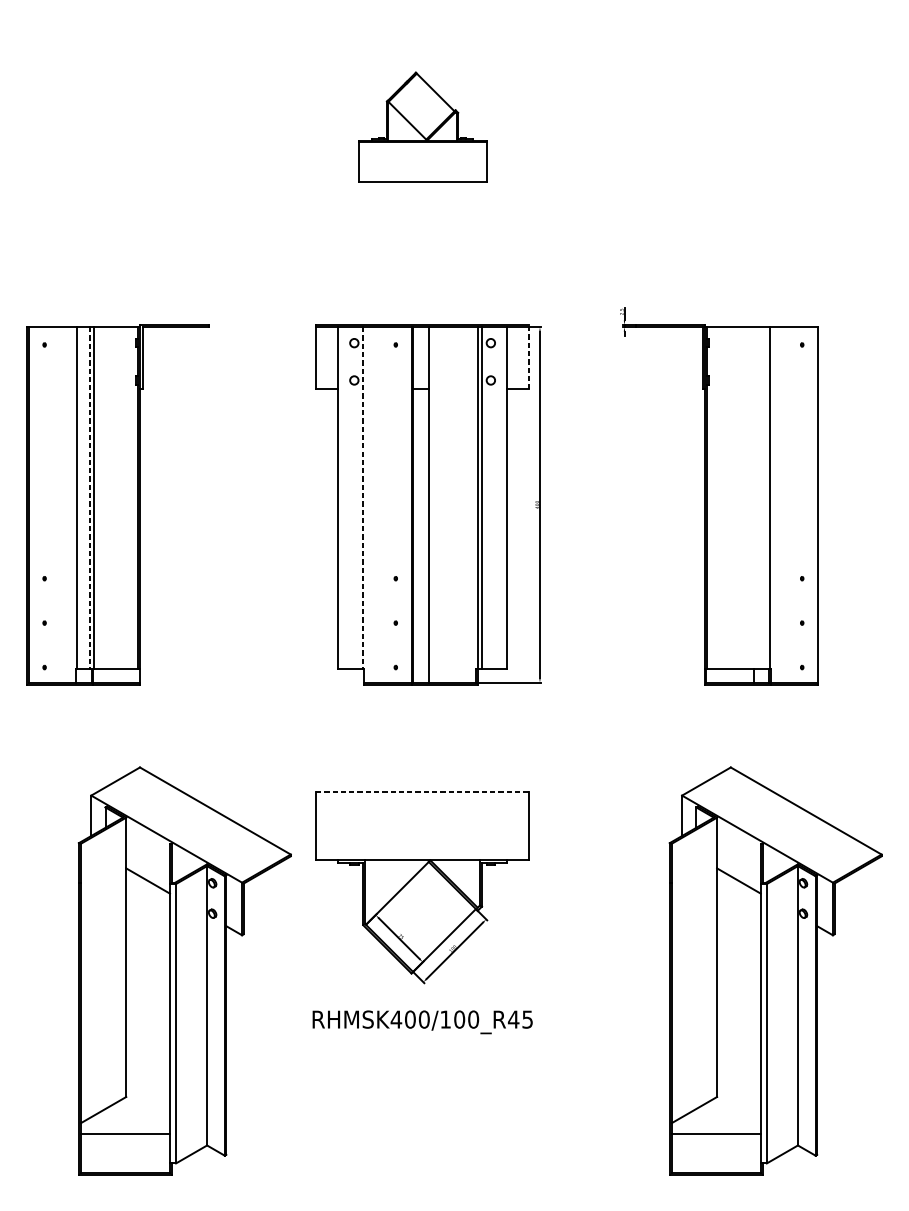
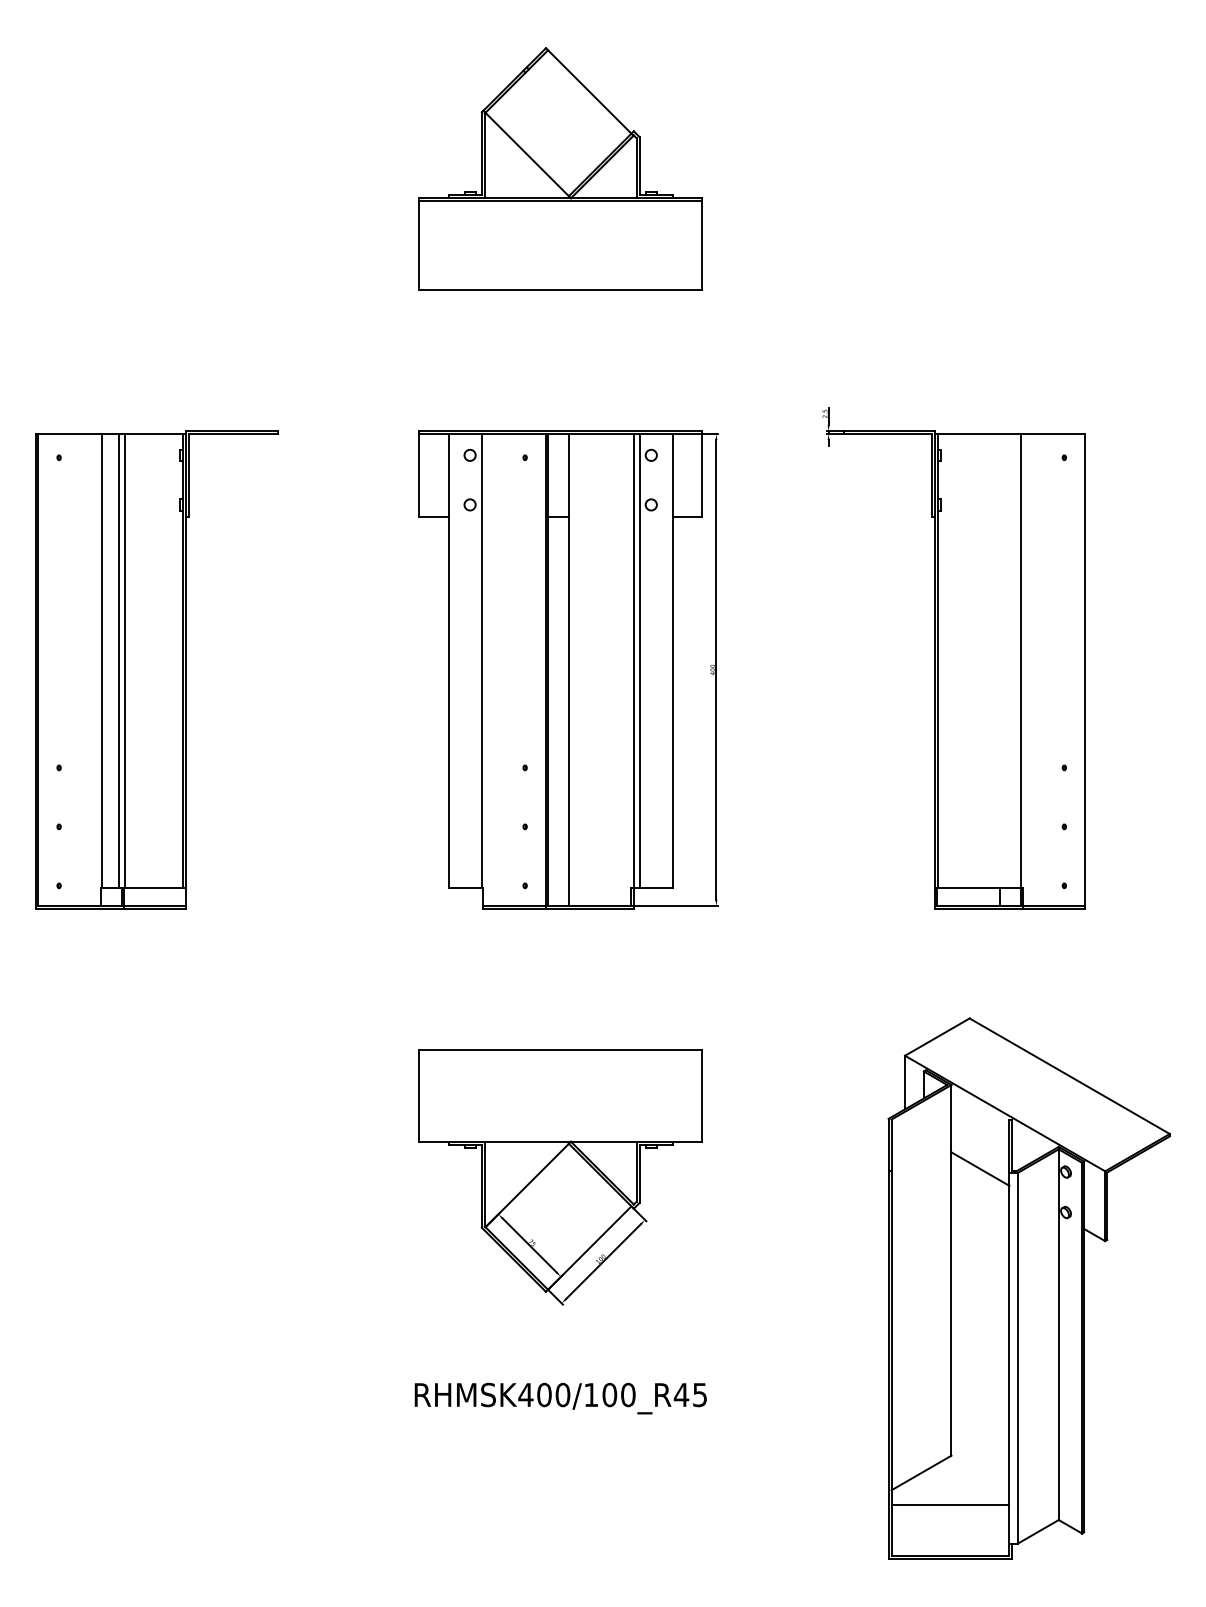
part: (422, 126) -> (560, 168), size x1.67
line: (529, 356) -> (702, 473), dashed -> solid
line: (90, 498) -> (119, 661), dashed -> solid
line: (362, 498) -> (481, 661), dashed -> solid
line: (422, 791) -> (560, 1050), dashed -> solid
part: (184, 970) -> (244, 1288), removed
text: (422, 1022) -> (560, 1398), moved

